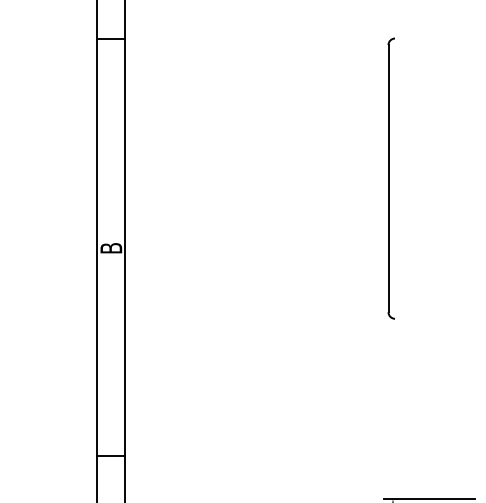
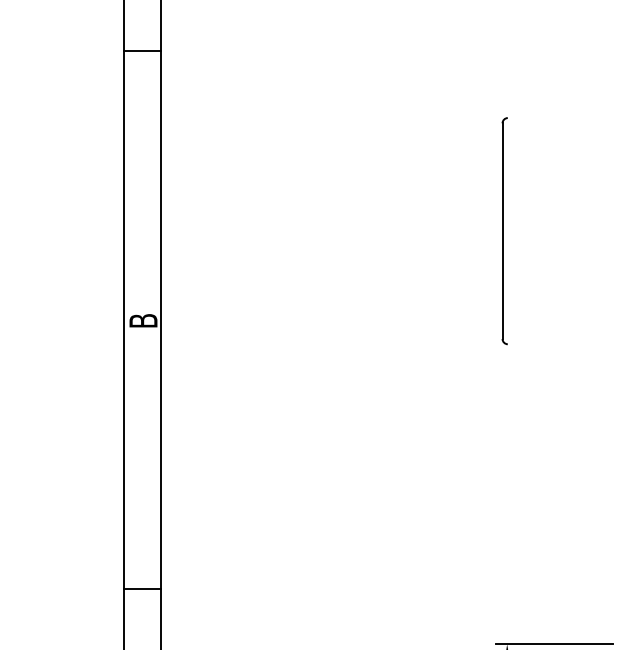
part: (390, 179) -> (504, 231), size x0.62

